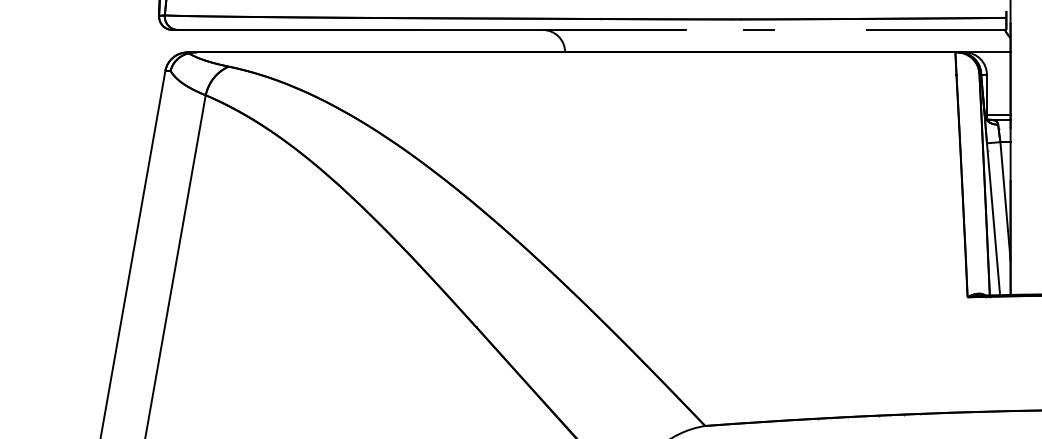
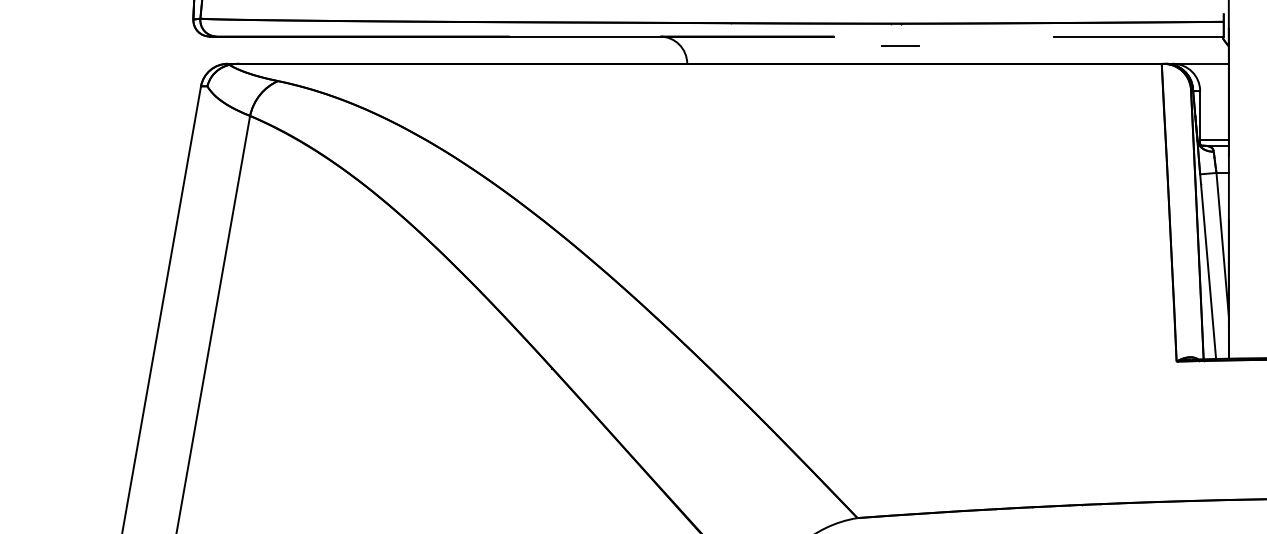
line: (758, 29) -> (900, 45), moved

